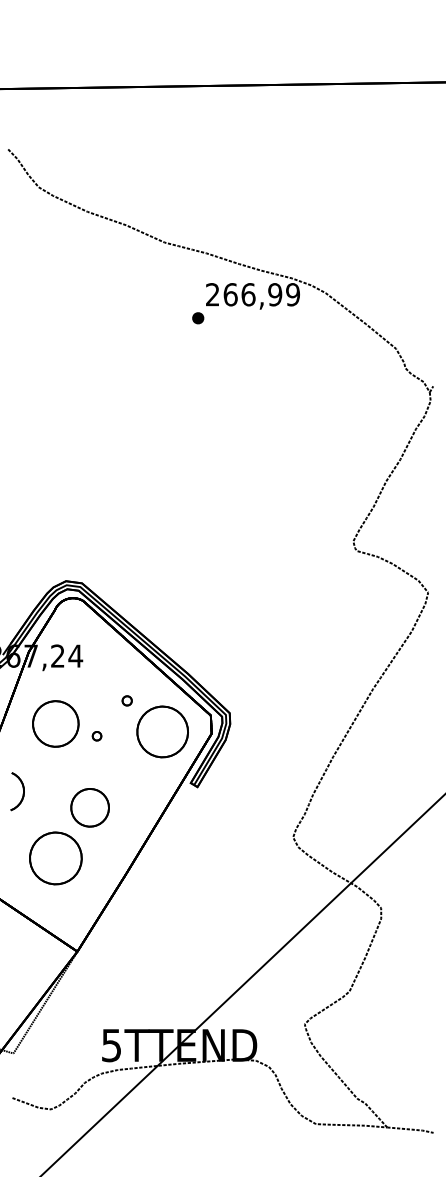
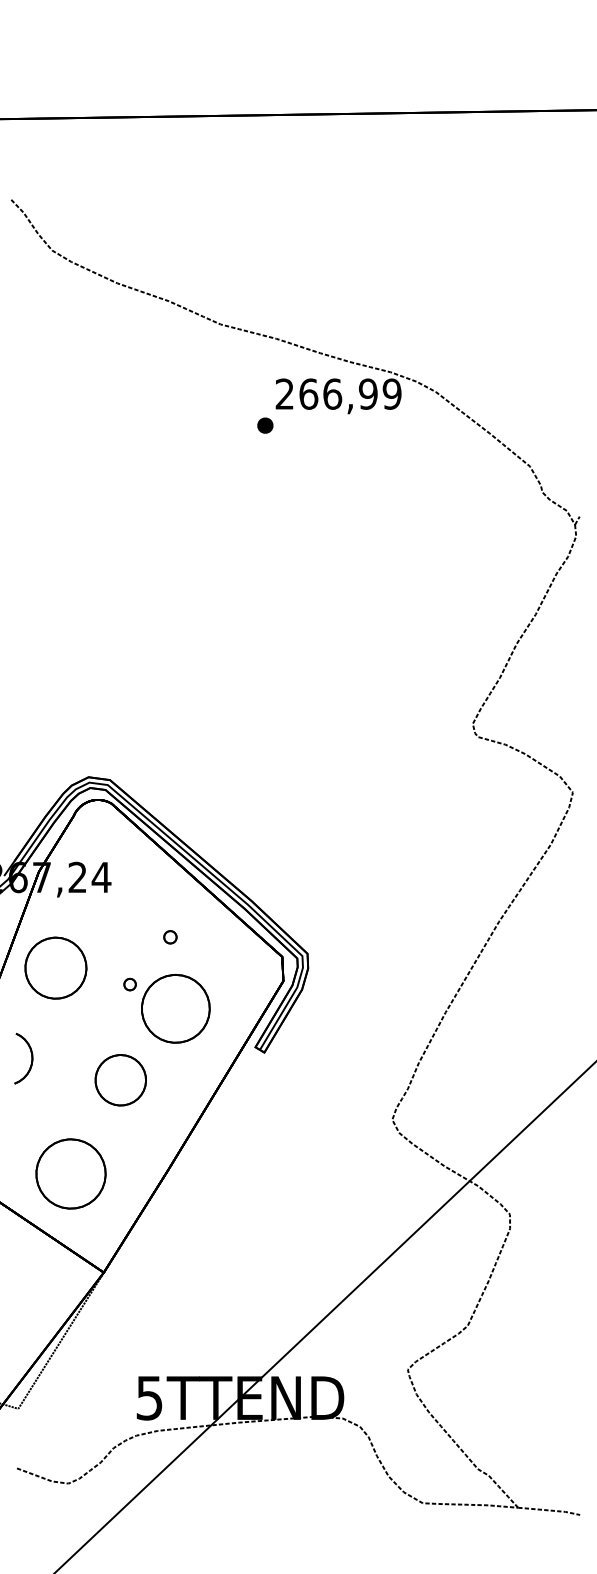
part: (55, 723) -> (55, 967), moved
part: (162, 731) -> (175, 1008), moved
part: (55, 858) -> (70, 1173), moved

